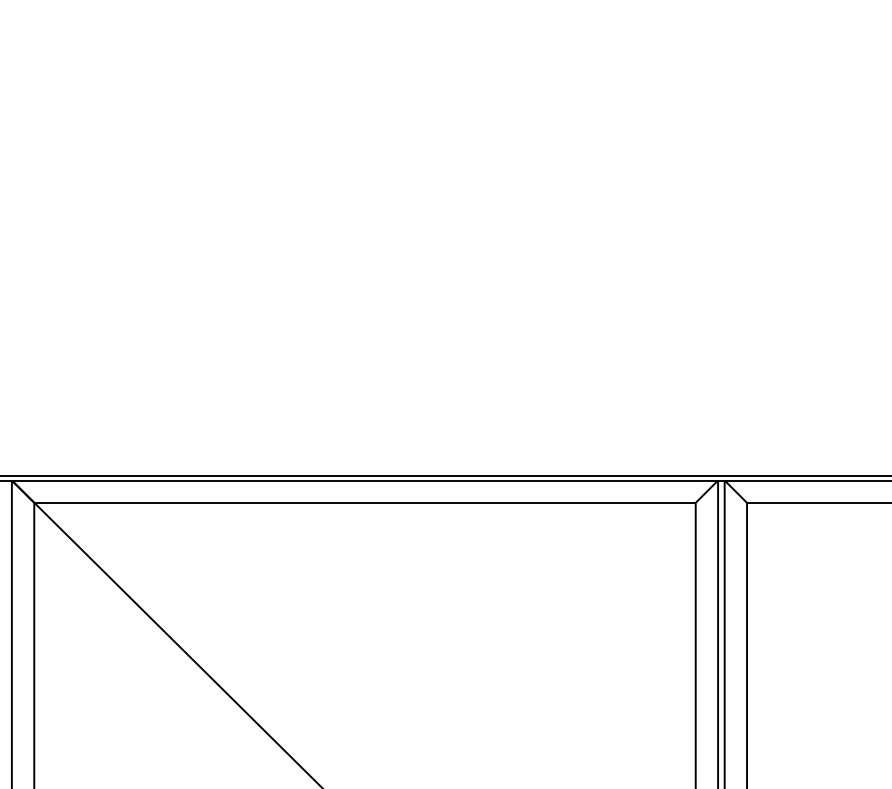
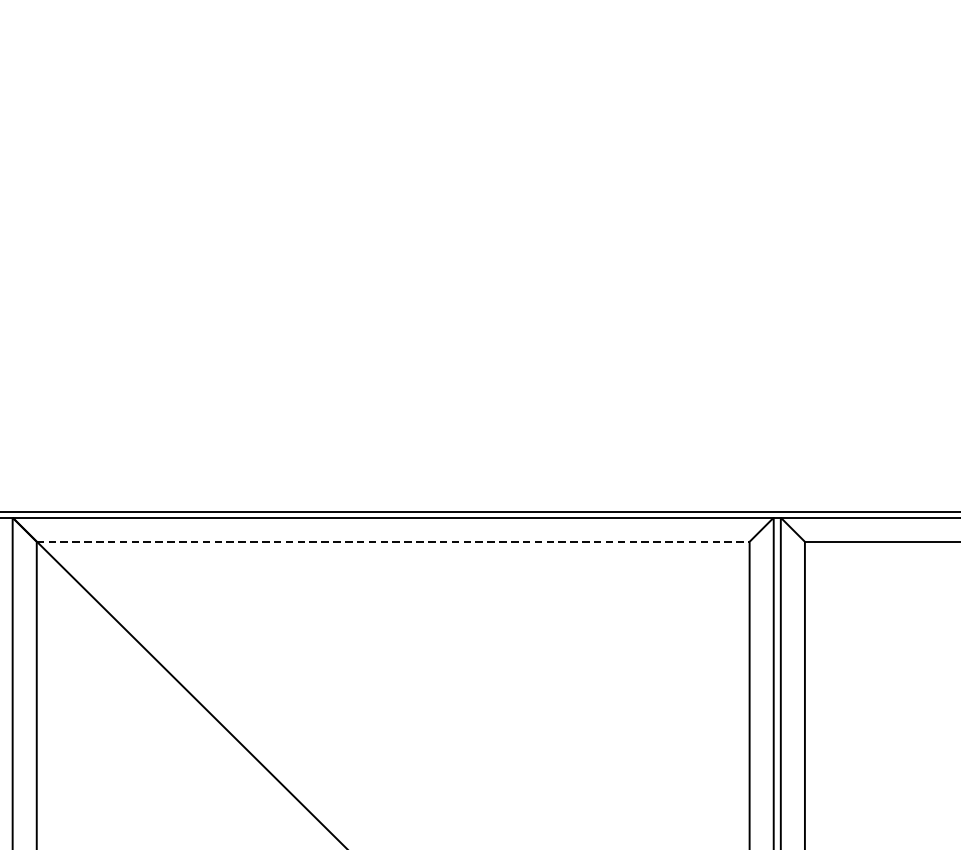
line: (364, 502) -> (392, 541), solid -> dashed

